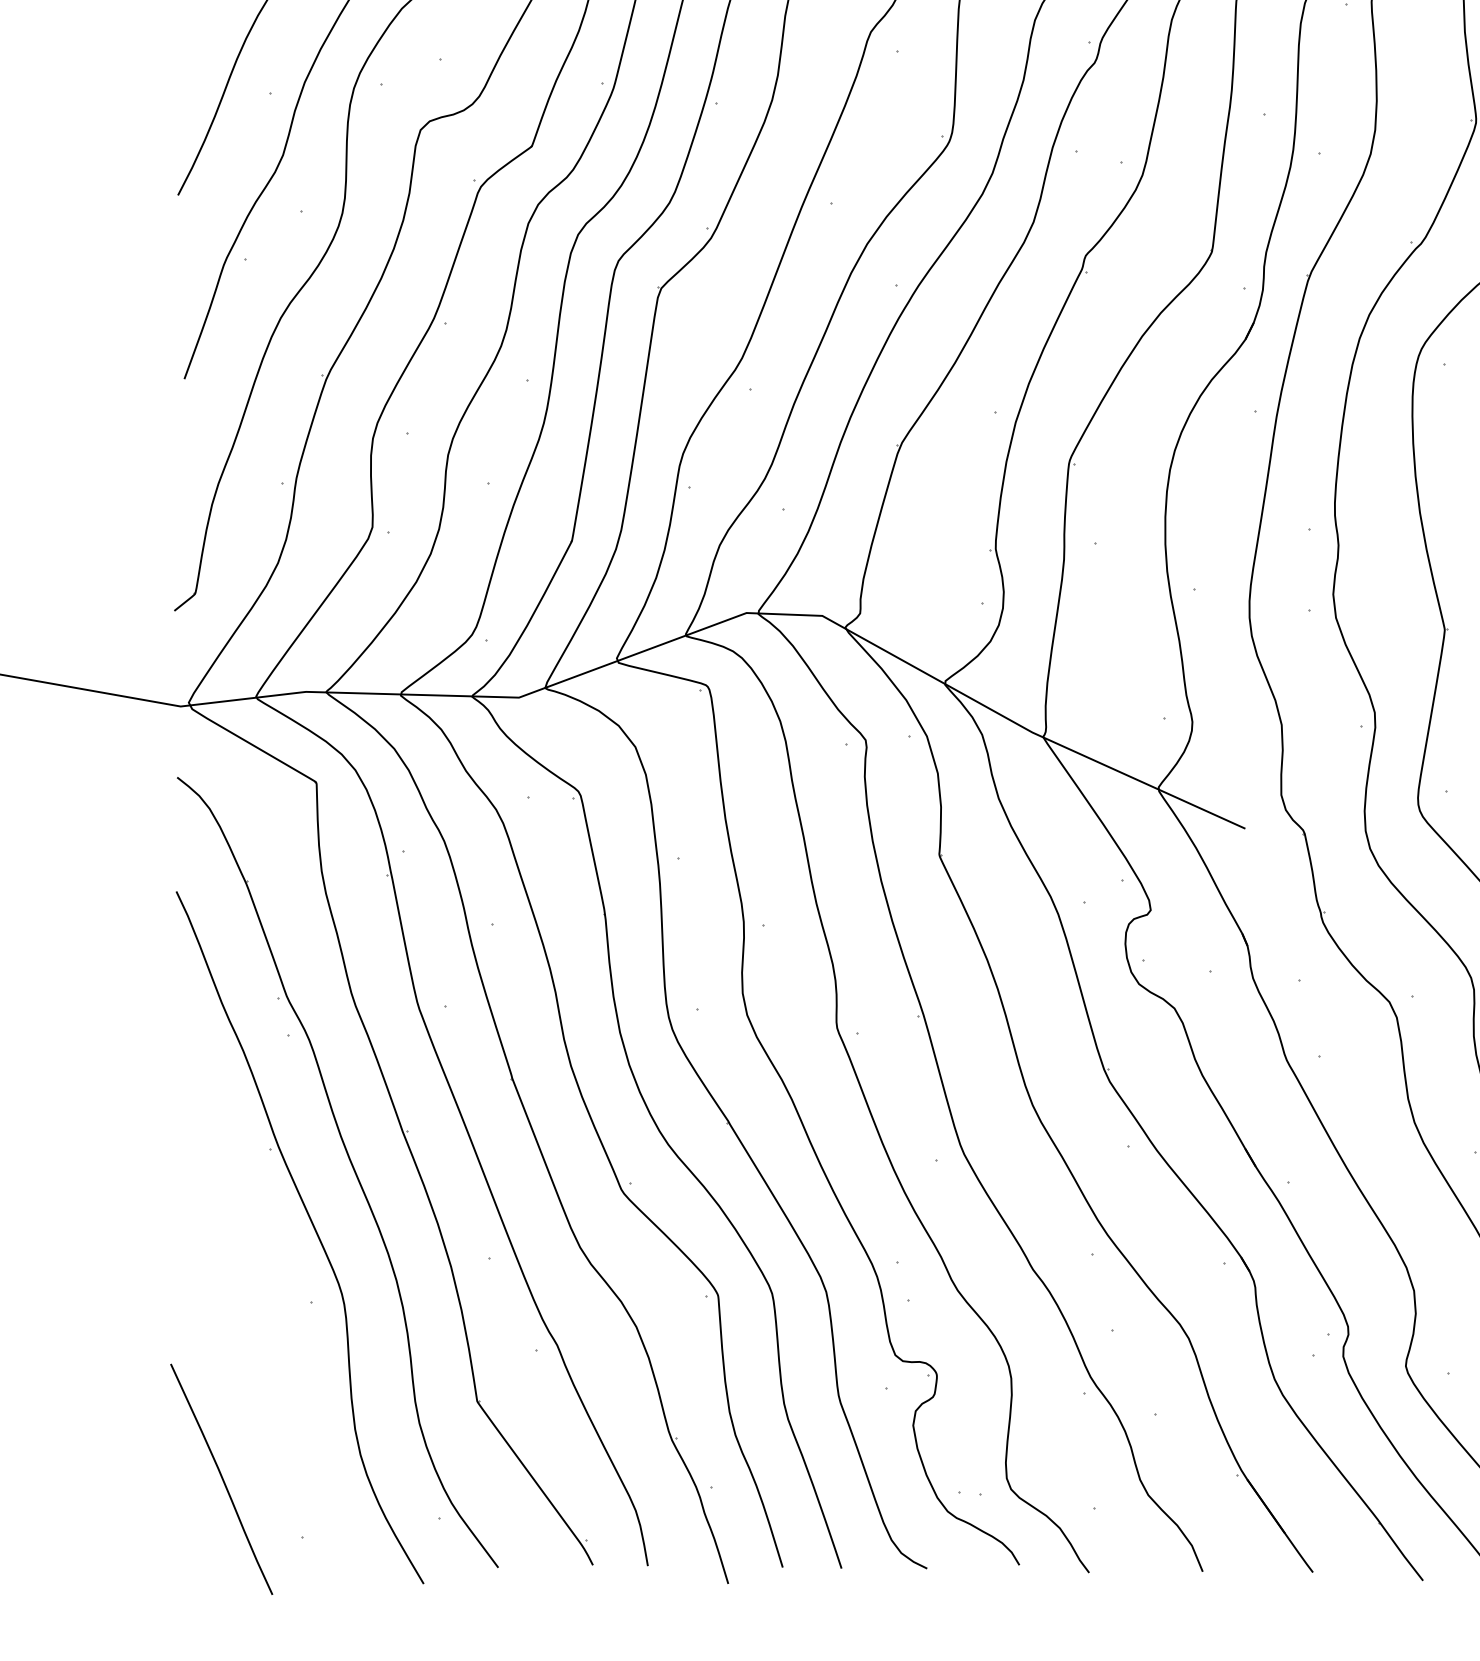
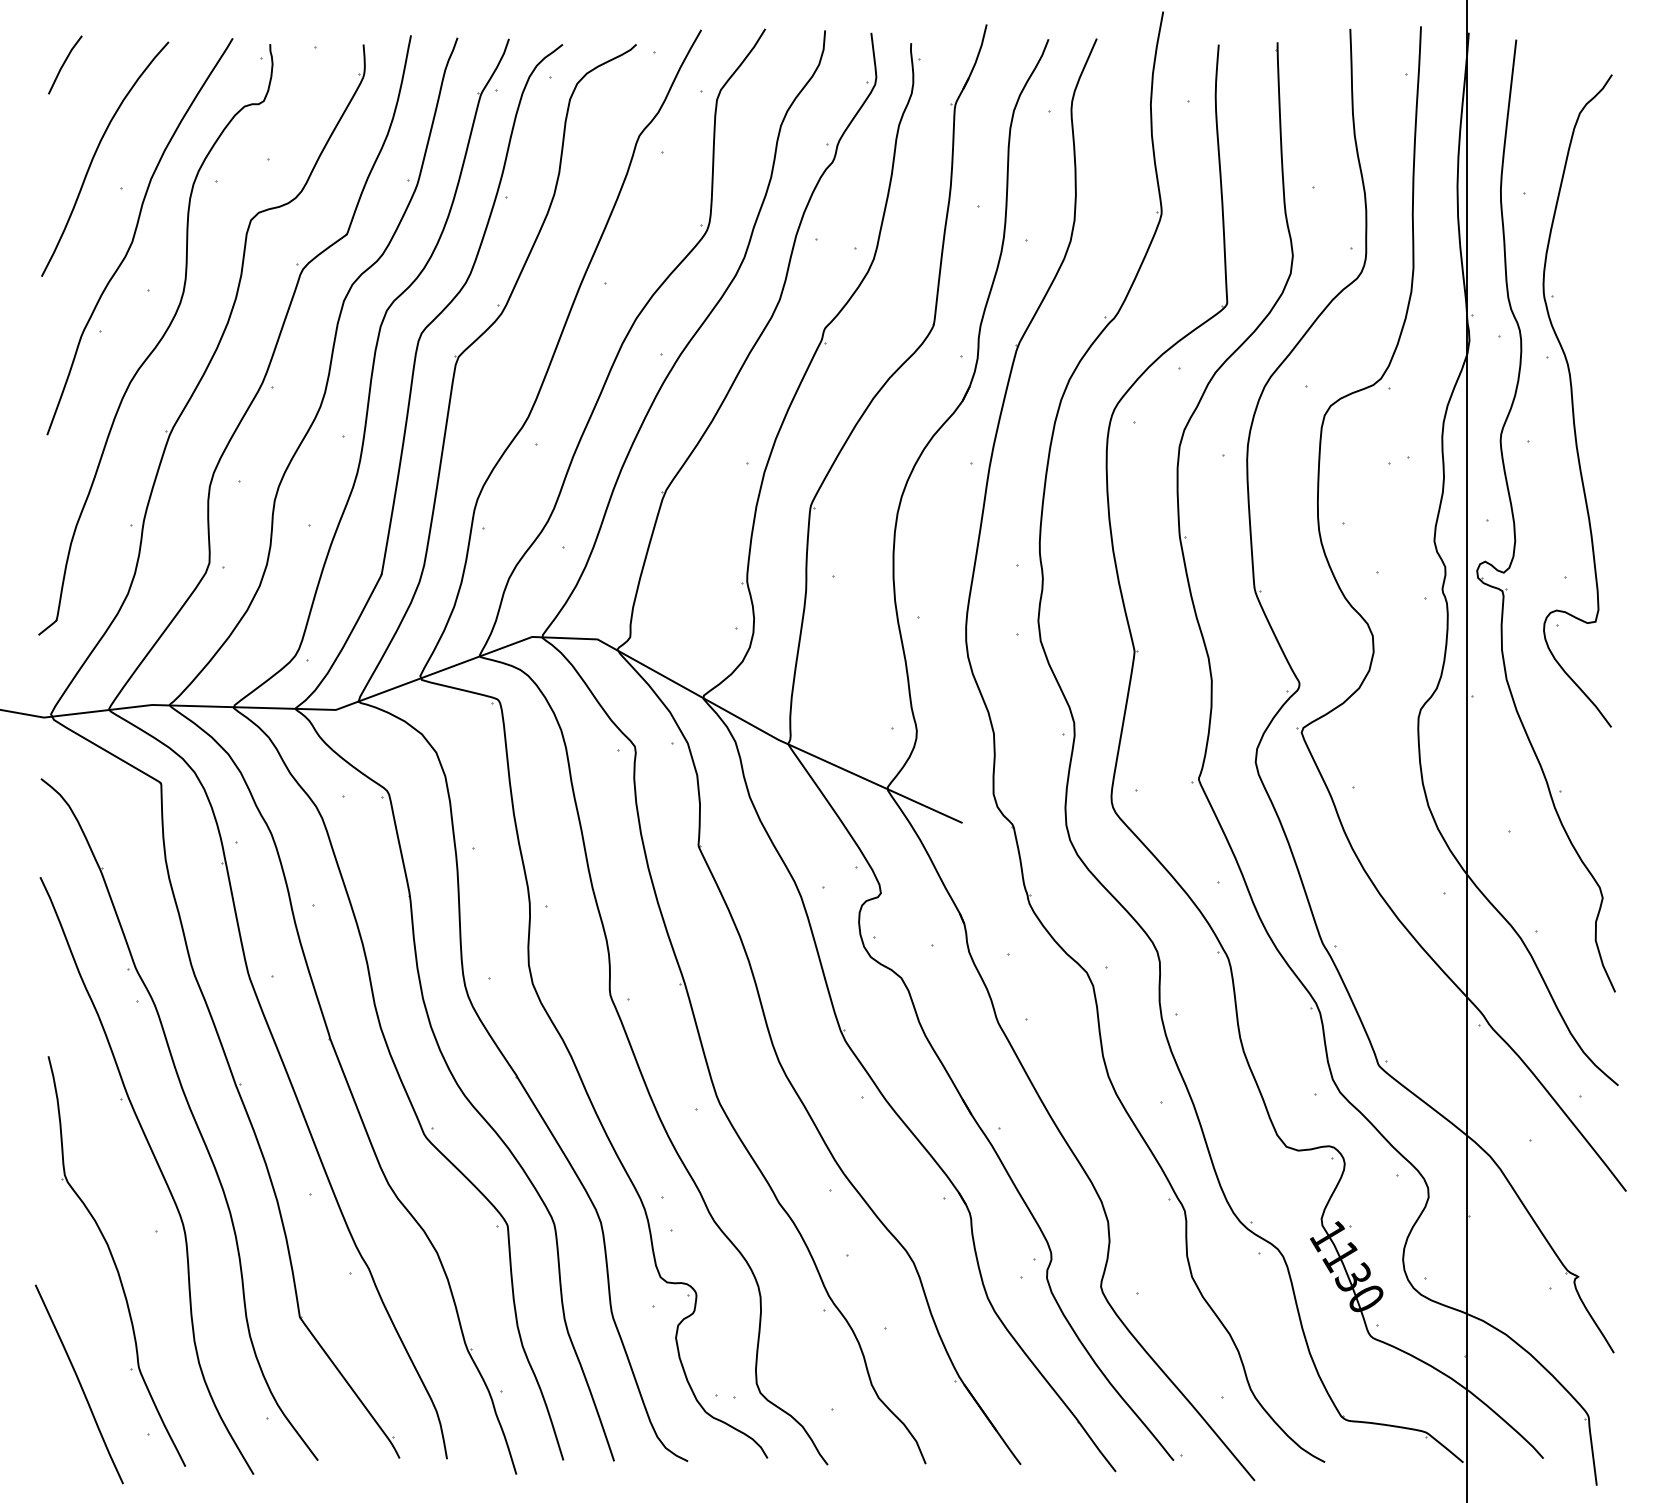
part: (264, 1336) -> (116, 1261), added

